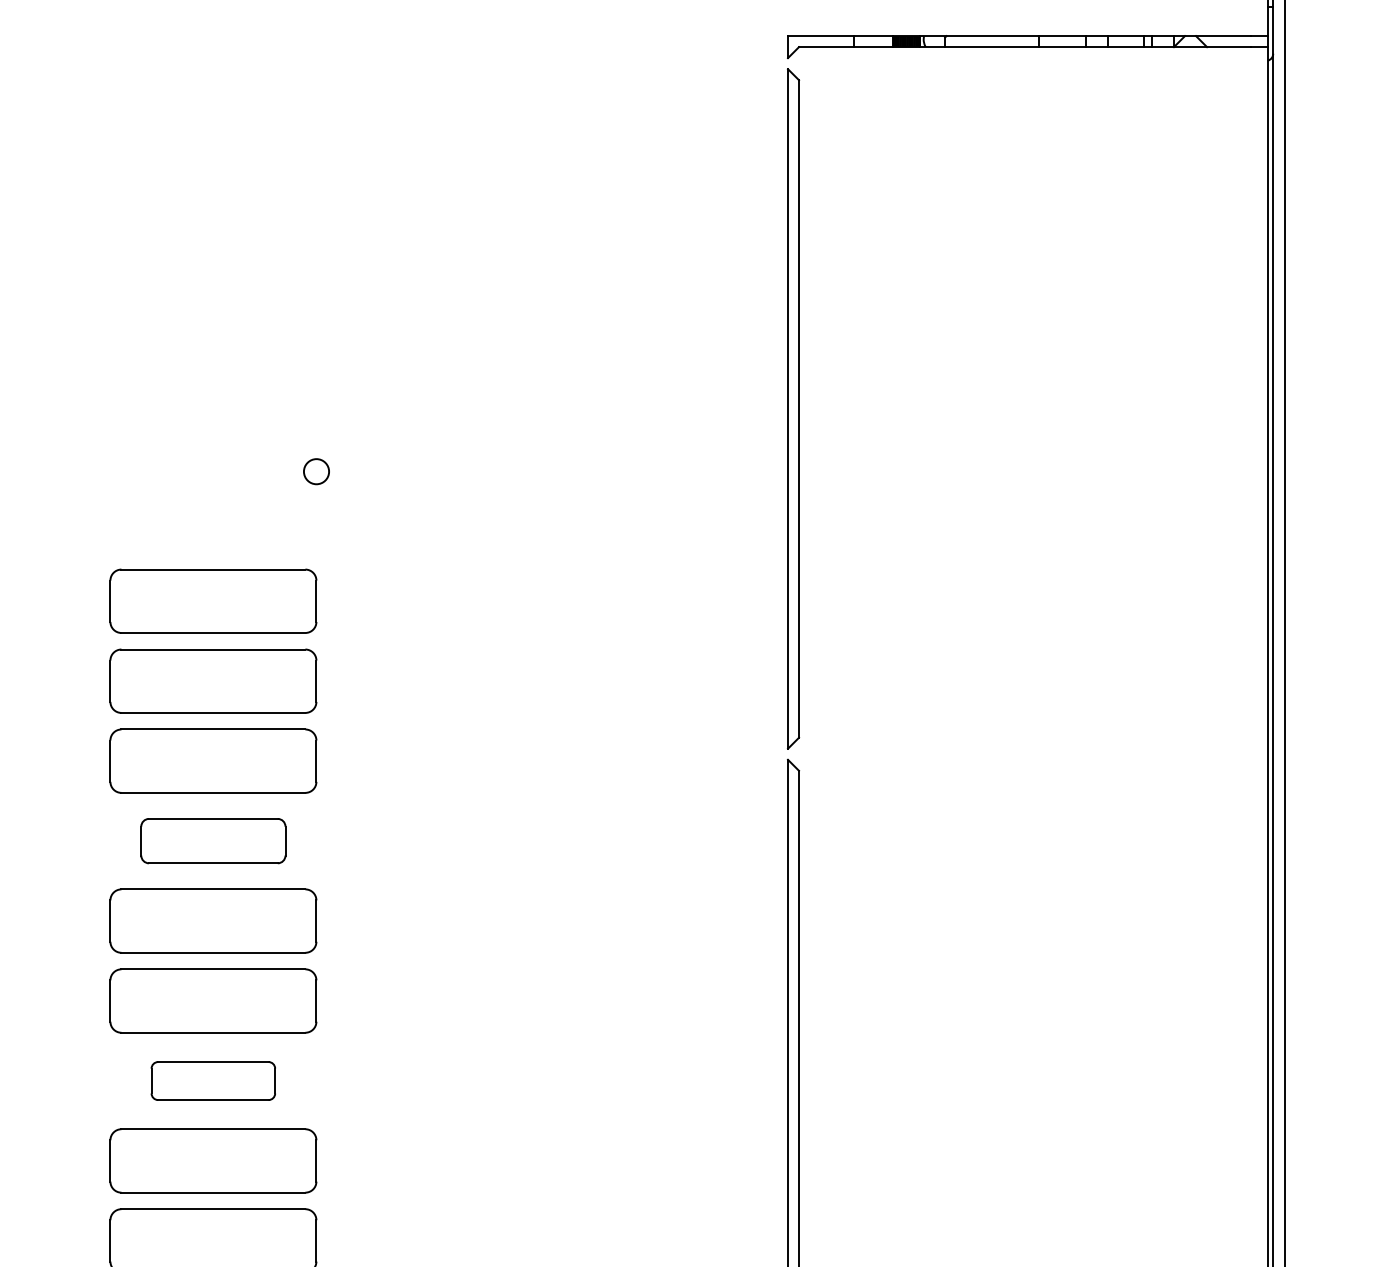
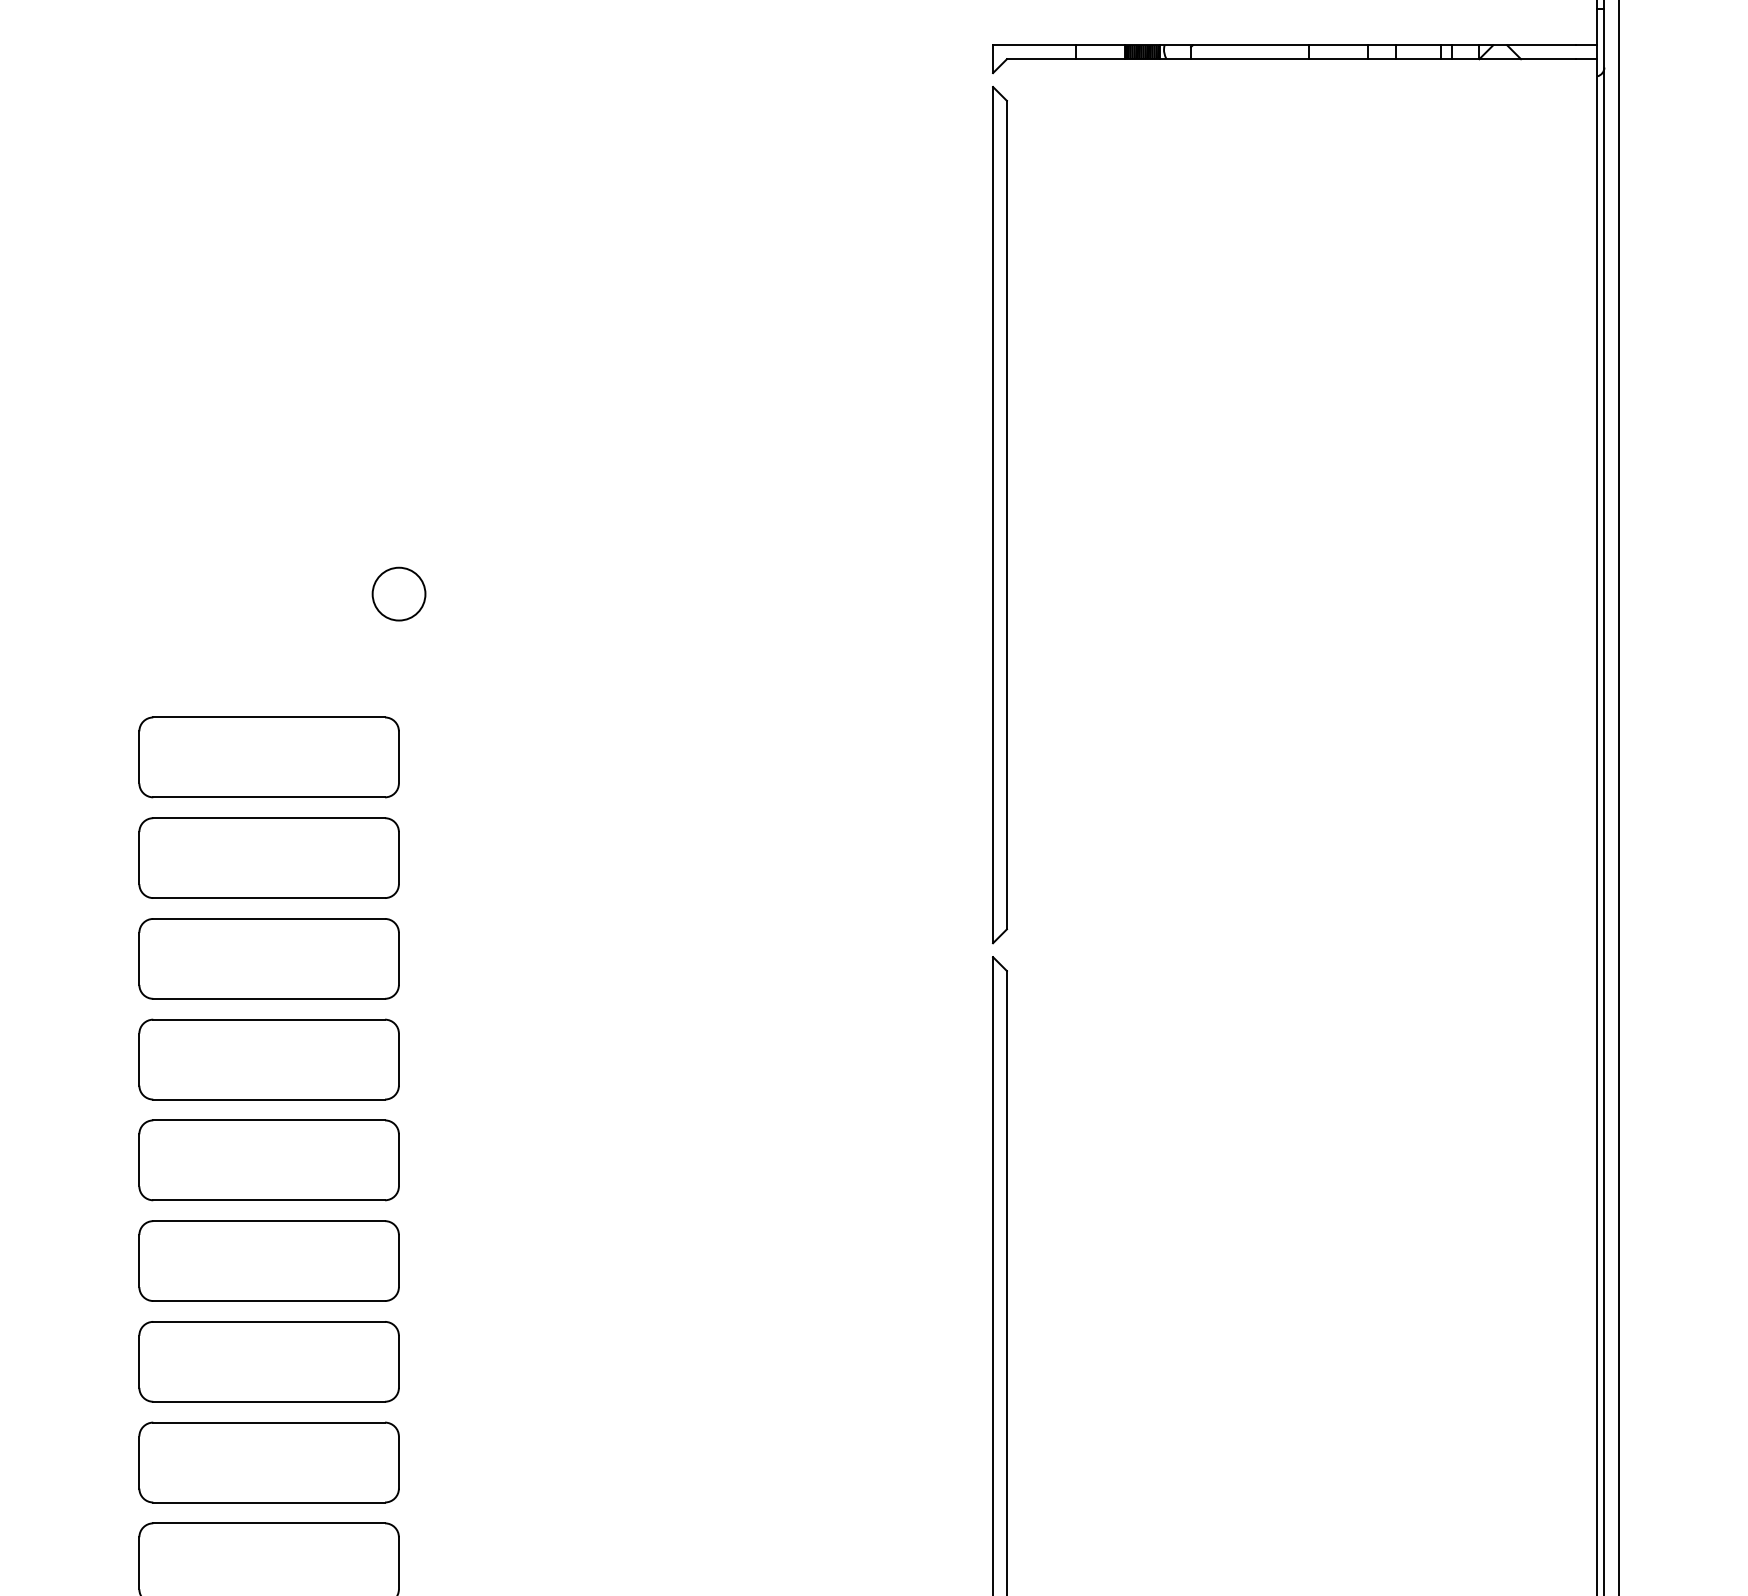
circle: (316, 471) -> (398, 593), size x1.67
part: (212, 841) -> (268, 1059), size x1.43
part: (212, 1080) -> (268, 1361), size x1.67

